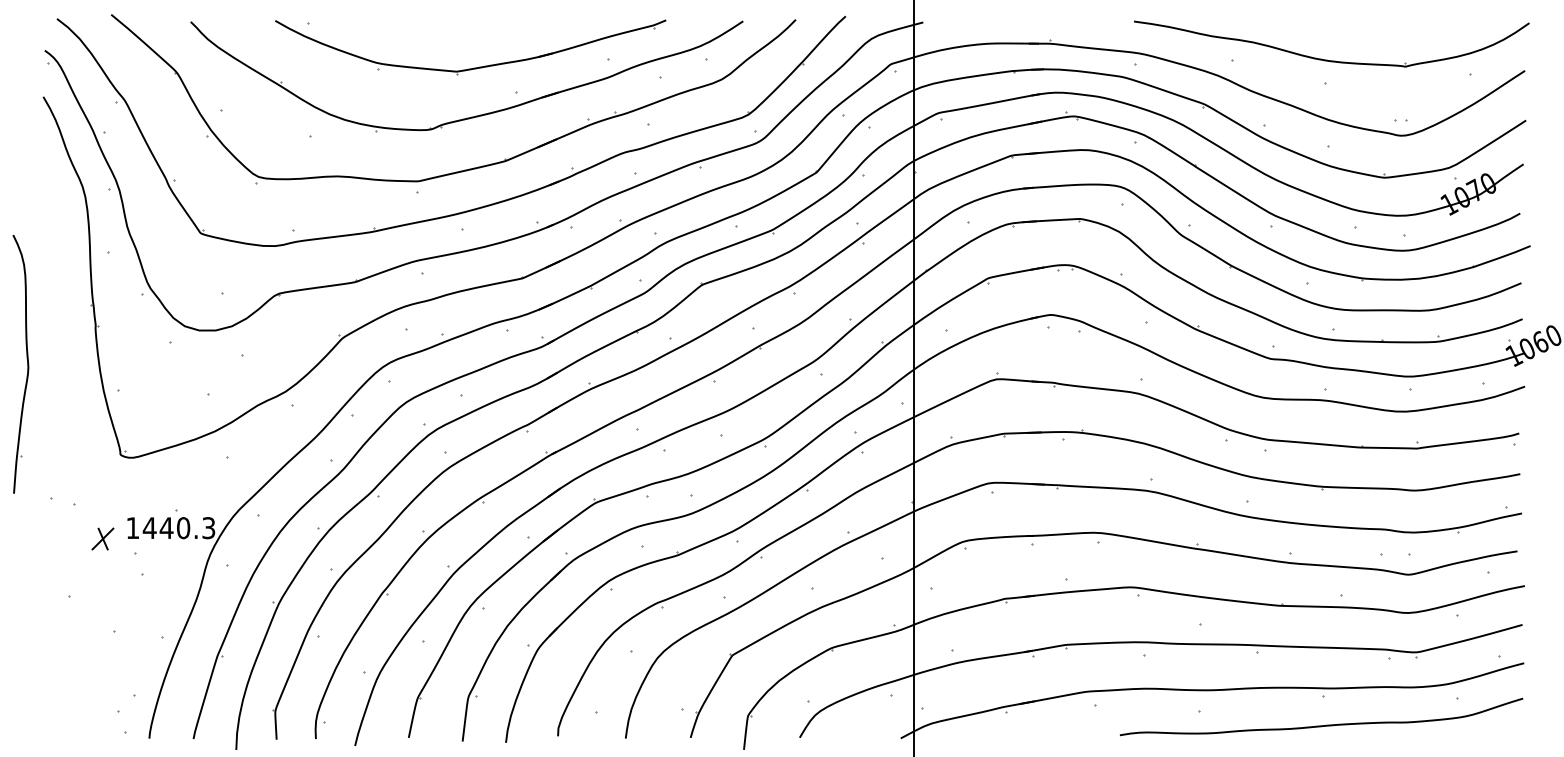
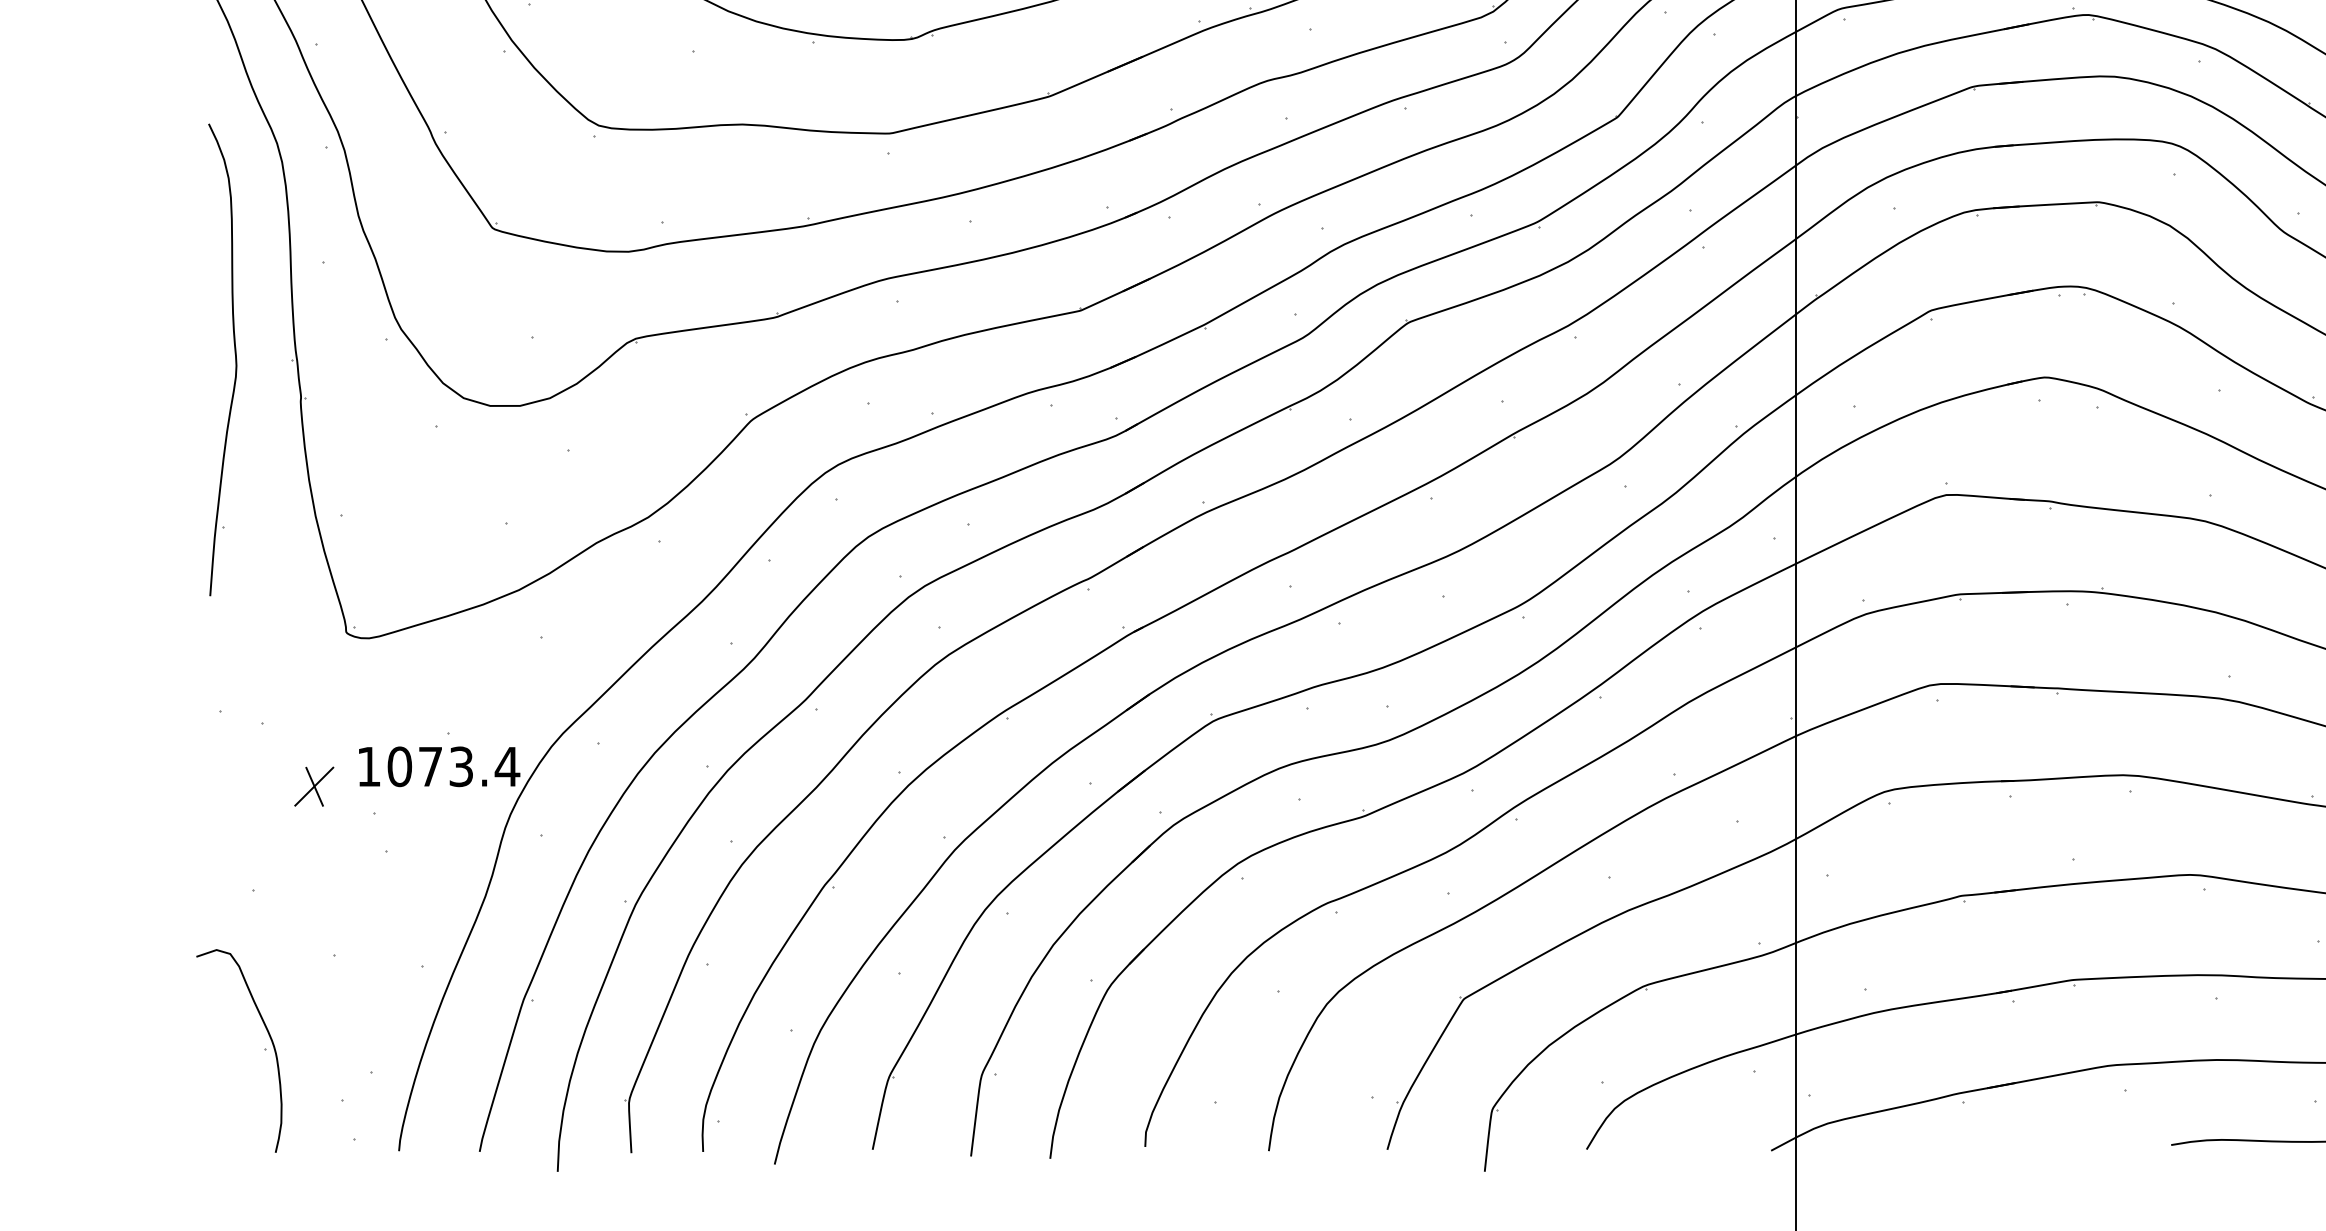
part: (27, 364) -> (234, 360), moved
text: (178, 528) -> (452, 767), 1440.3 -> 1073.4
part: (75, 683) -> (264, 1050), added

